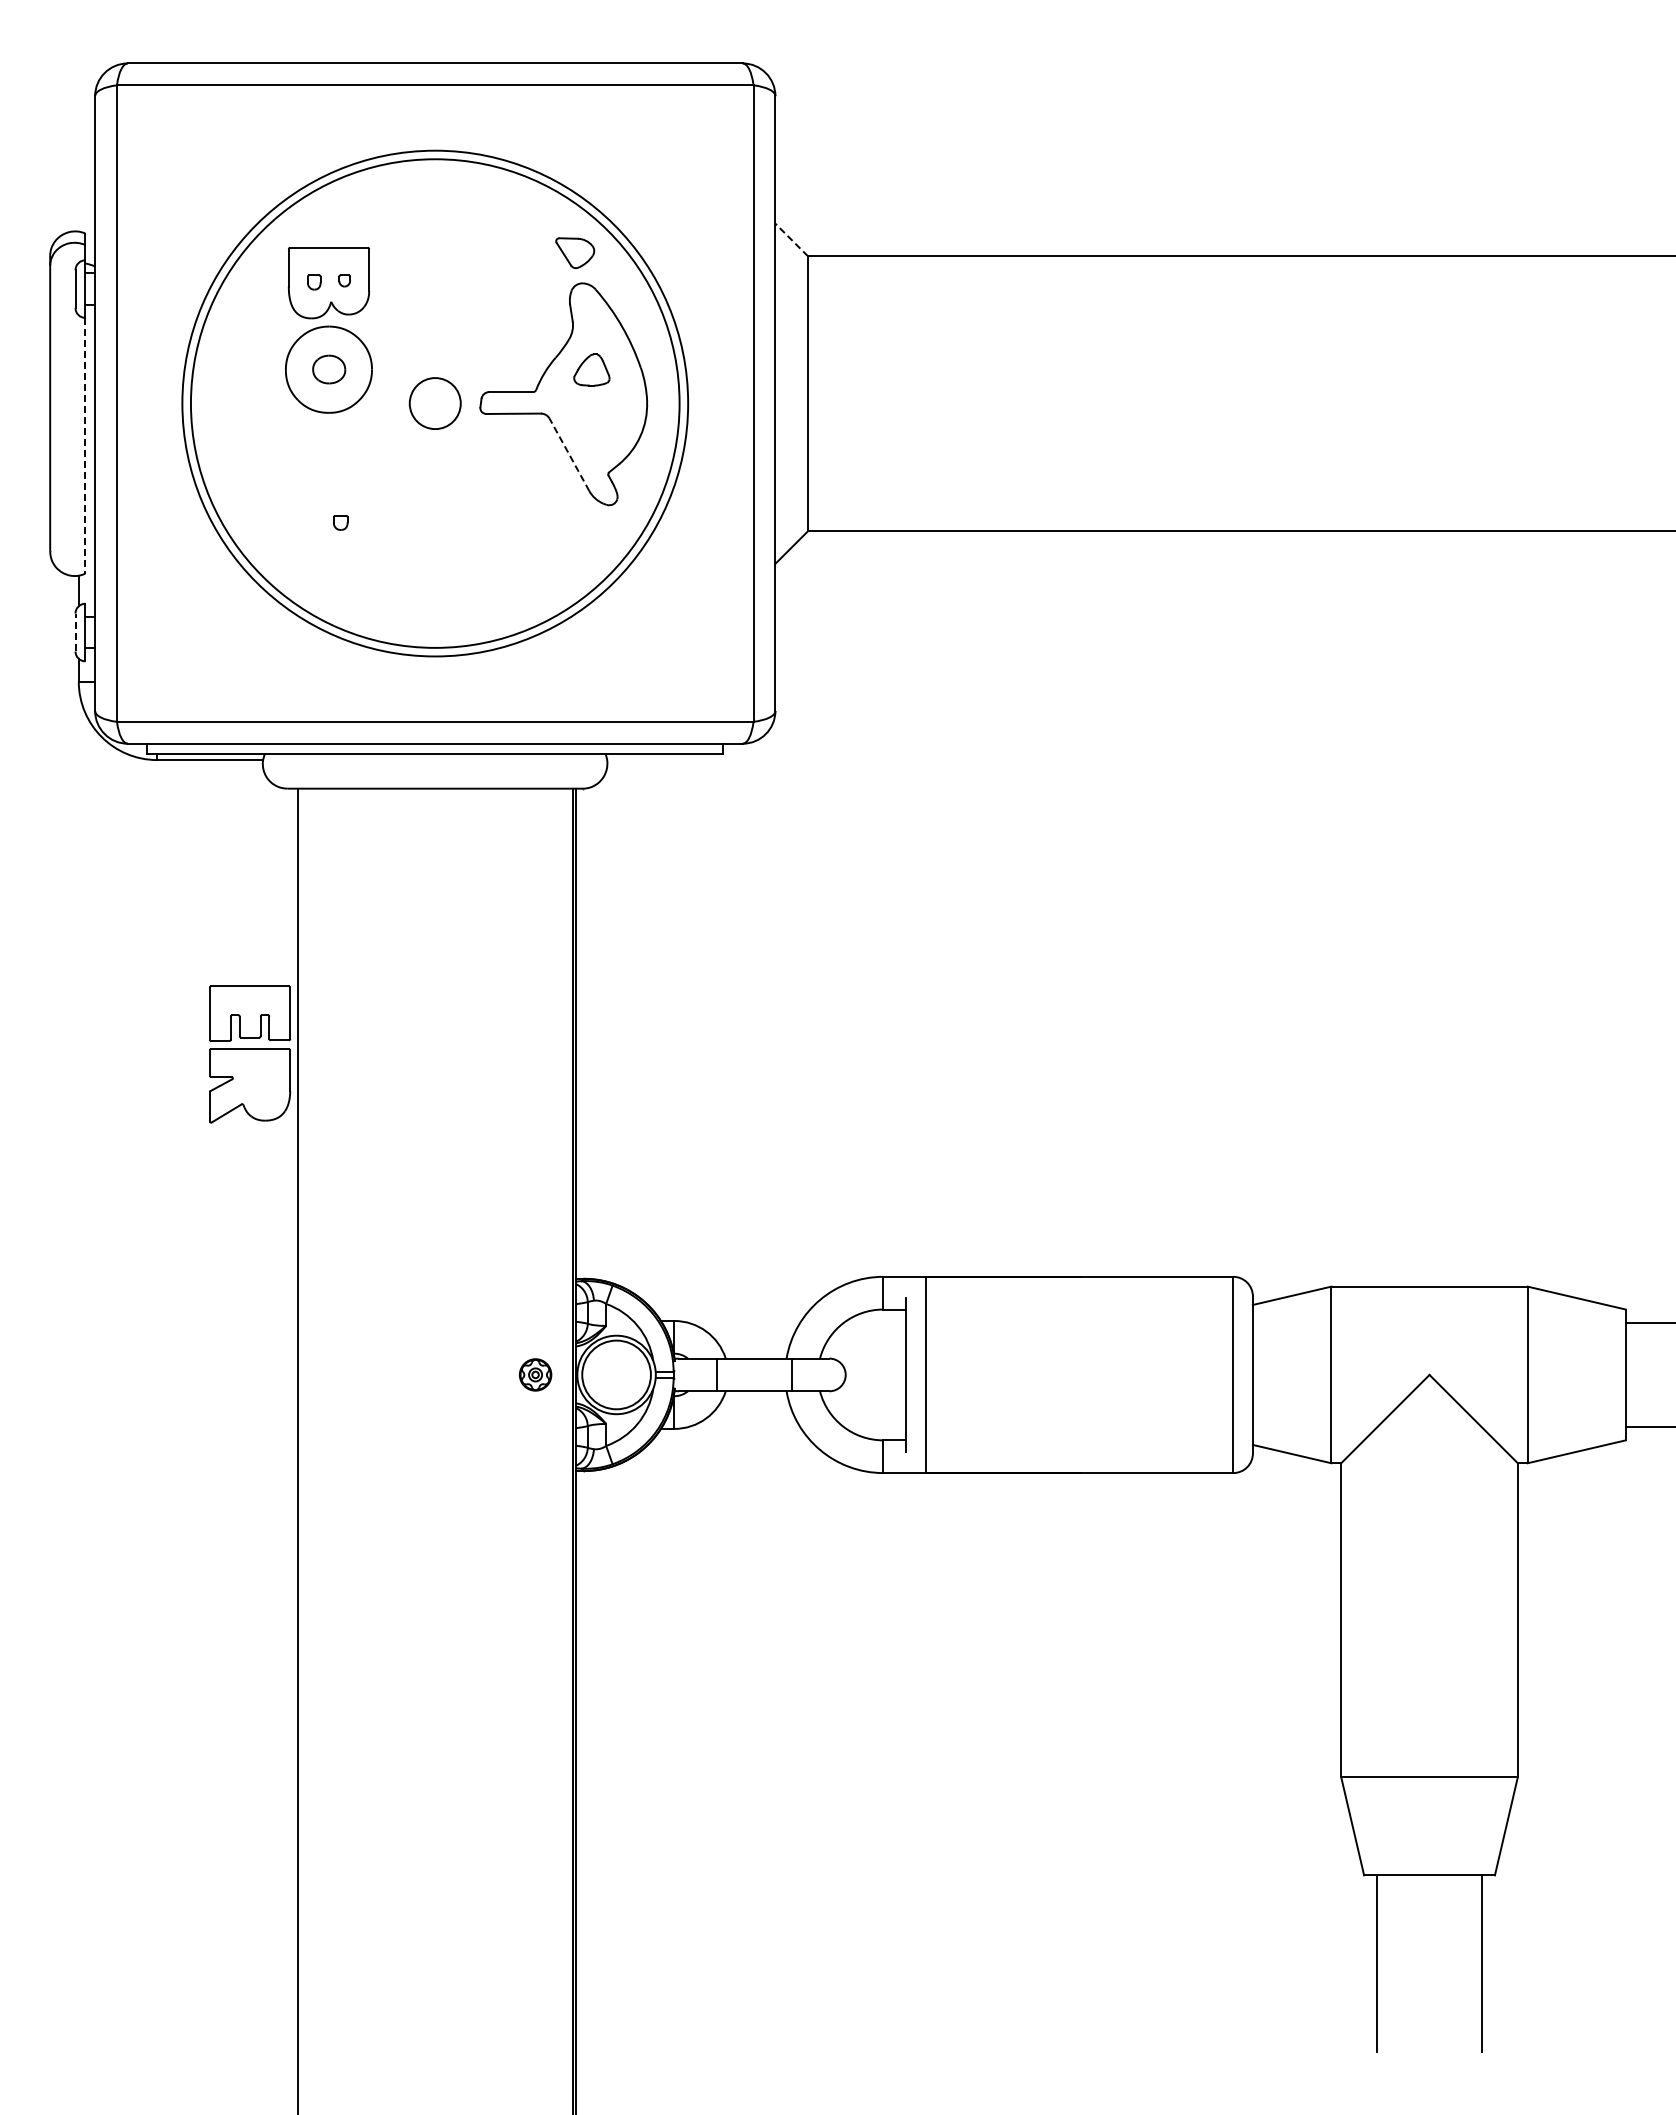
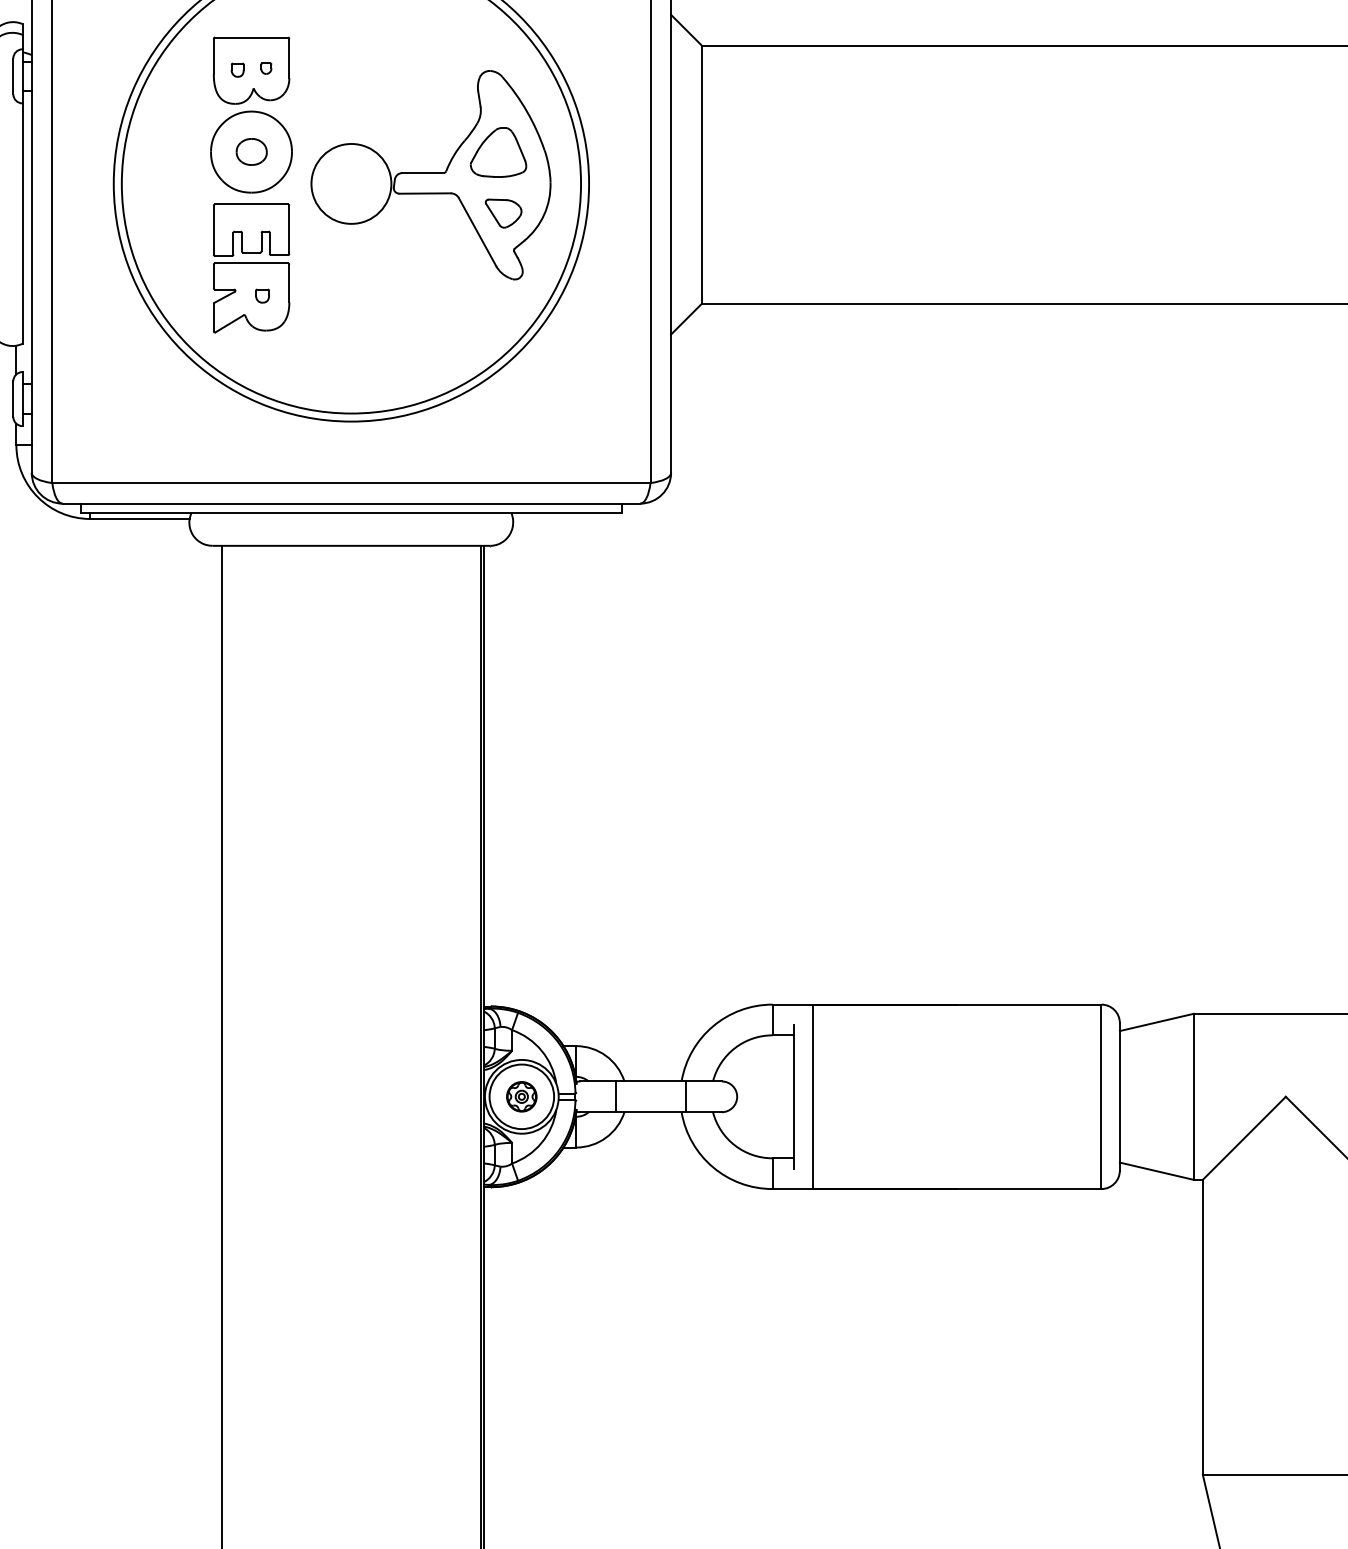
line: (791, 239) -> (686, 29), dashed -> solid
part: (575, 253) -> (503, 213), moved
part: (591, 369) -> (498, 151), size x1.67
circle: (434, 403) -> (350, 183), size x1.67
line: (85, 445) -> (22, 223), dashed -> solid
line: (569, 454) -> (477, 231), dashed -> solid
line: (75, 632) -> (13, 399), dashed -> solid
part: (250, 1054) -> (252, 268), moved
part: (535, 1374) -> (521, 1096), moved

